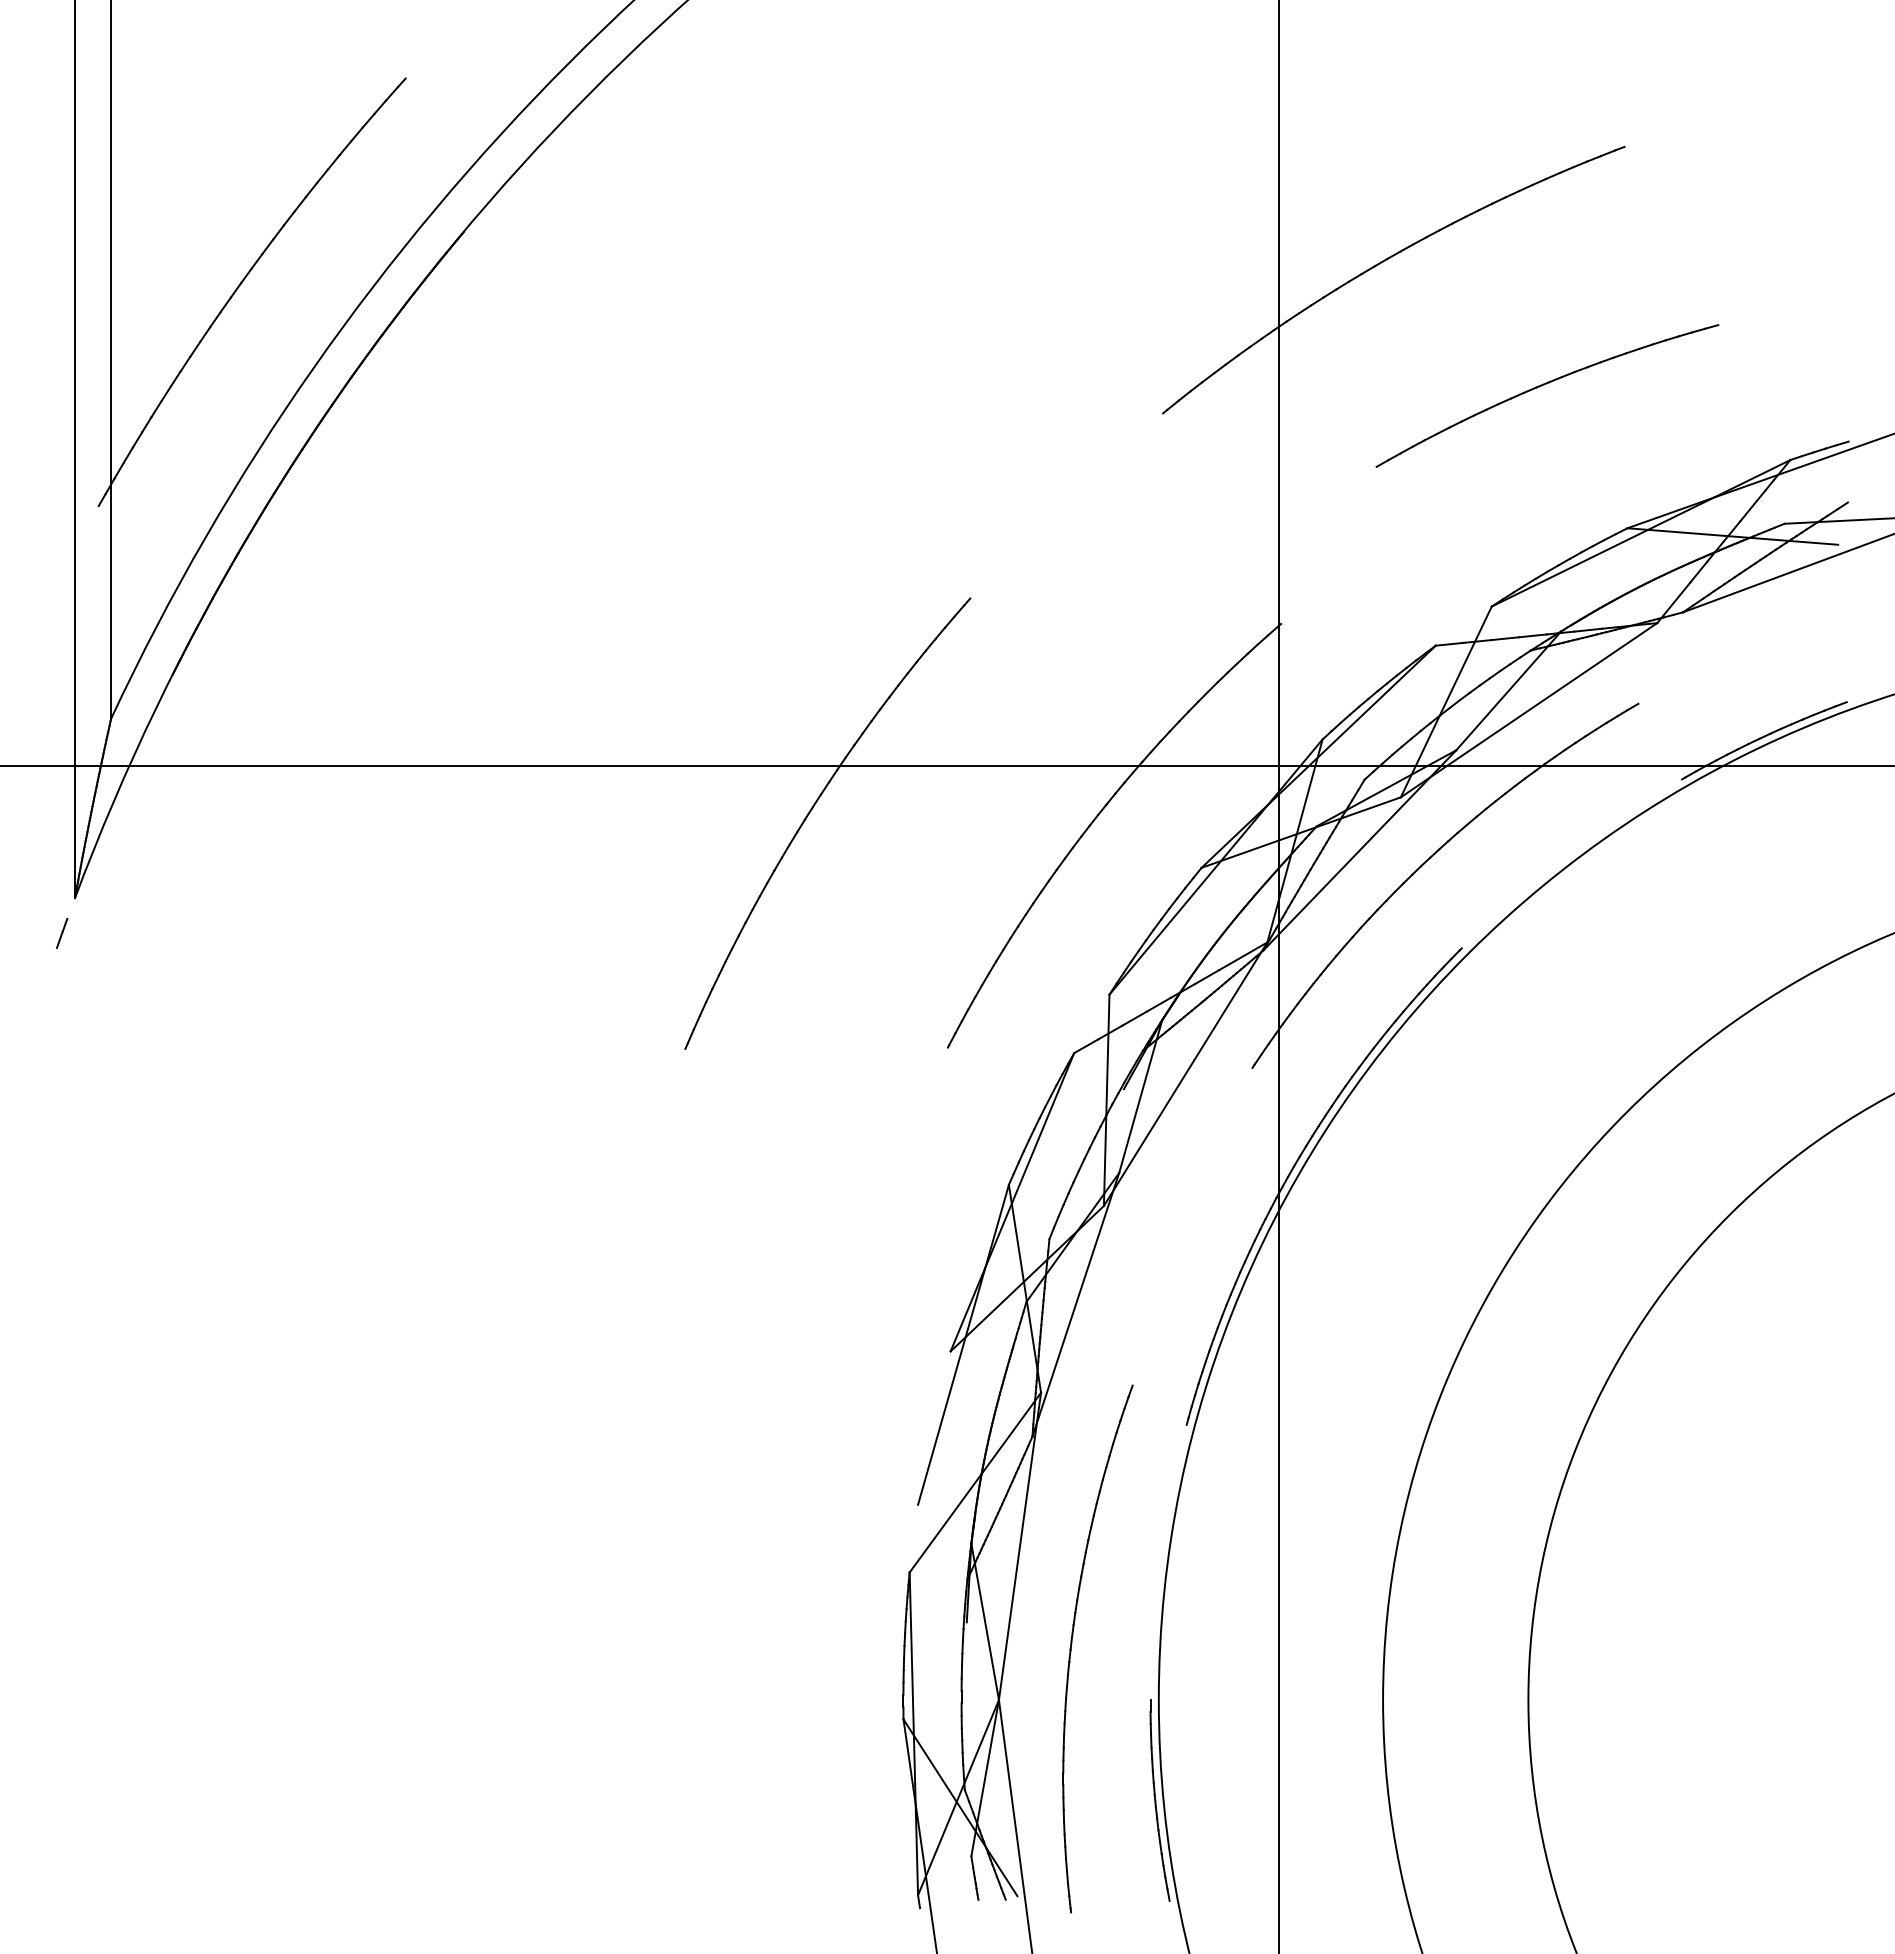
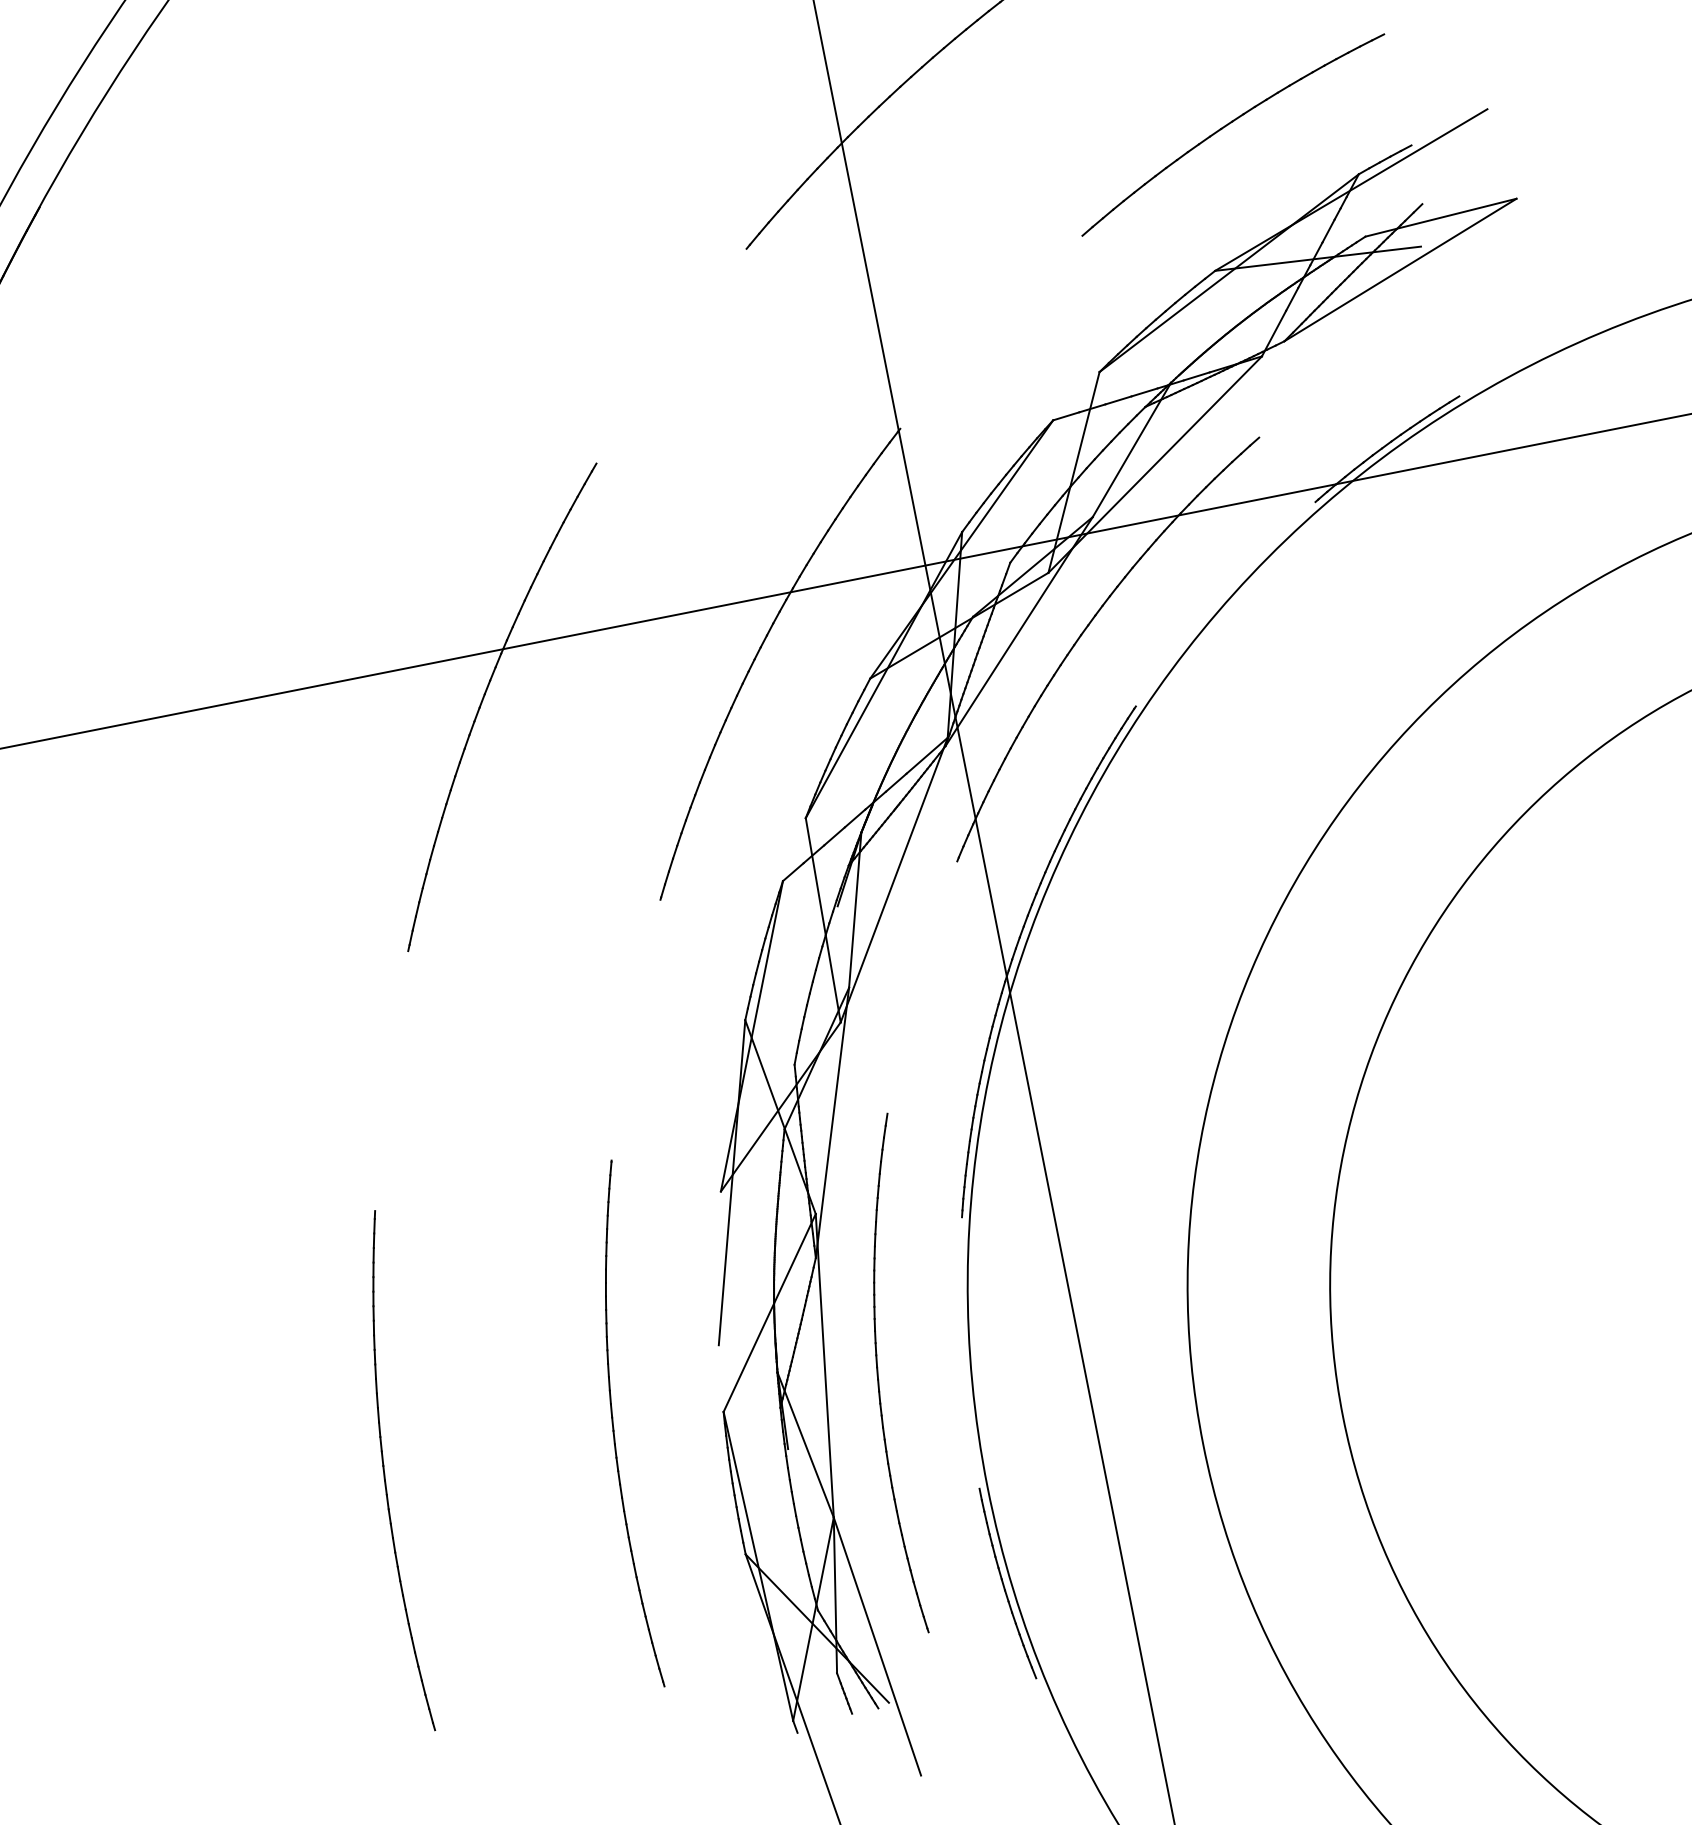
part: (1544, 385) -> (1228, 125), moved
part: (559, 1562) -> (384, 1469), added
part: (797, 1564) -> (614, 1425), added
part: (1072, 1644) -> (878, 1374), moved

